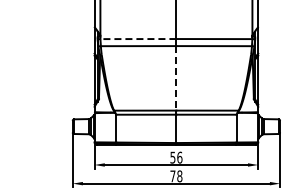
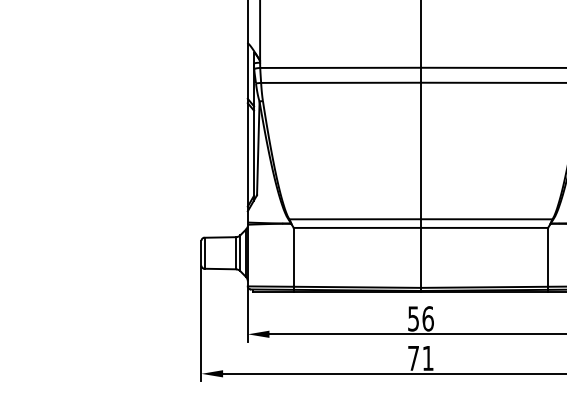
line: (138, 39) -> (340, 68), dashed -> solid
line: (176, 78) -> (421, 151), dashed -> solid
text: (179, 176) -> (427, 358), 78 -> 71

